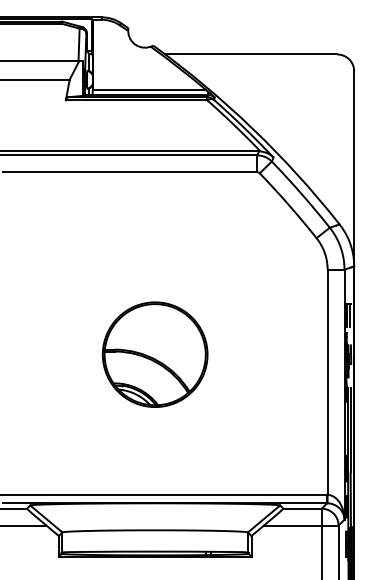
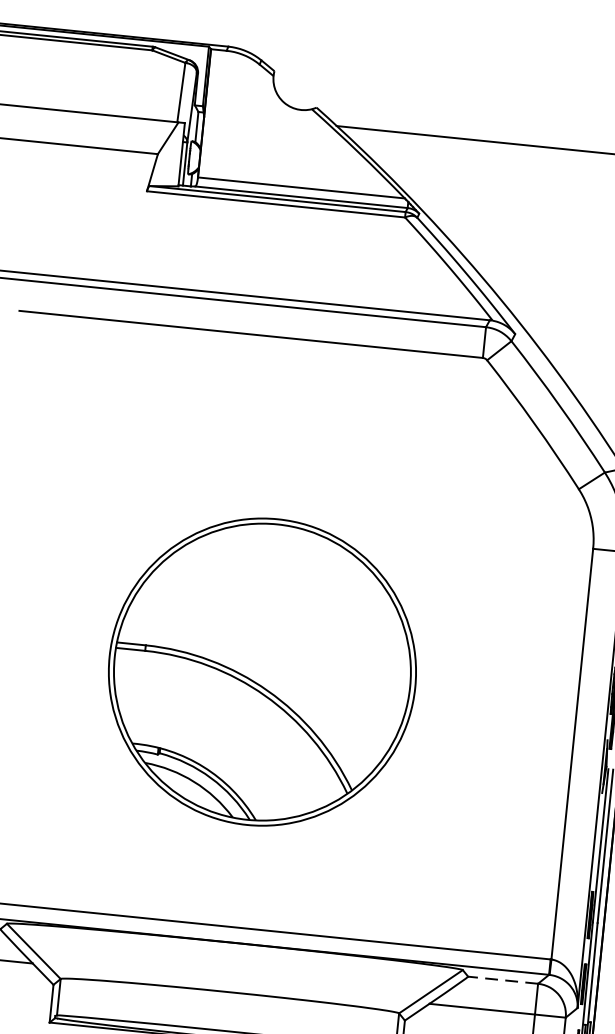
part: (155, 354) -> (263, 671), size x1.6
line: (302, 508) -> (503, 979), solid -> dashed

